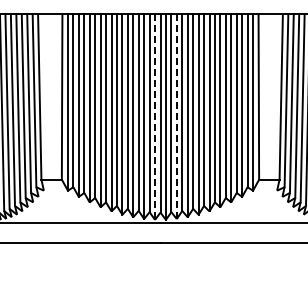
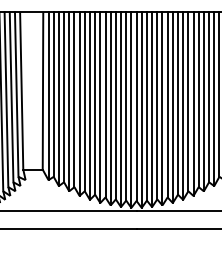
line: (155, 117) -> (131, 110), dashed -> solid
line: (176, 117) -> (151, 110), dashed -> solid

